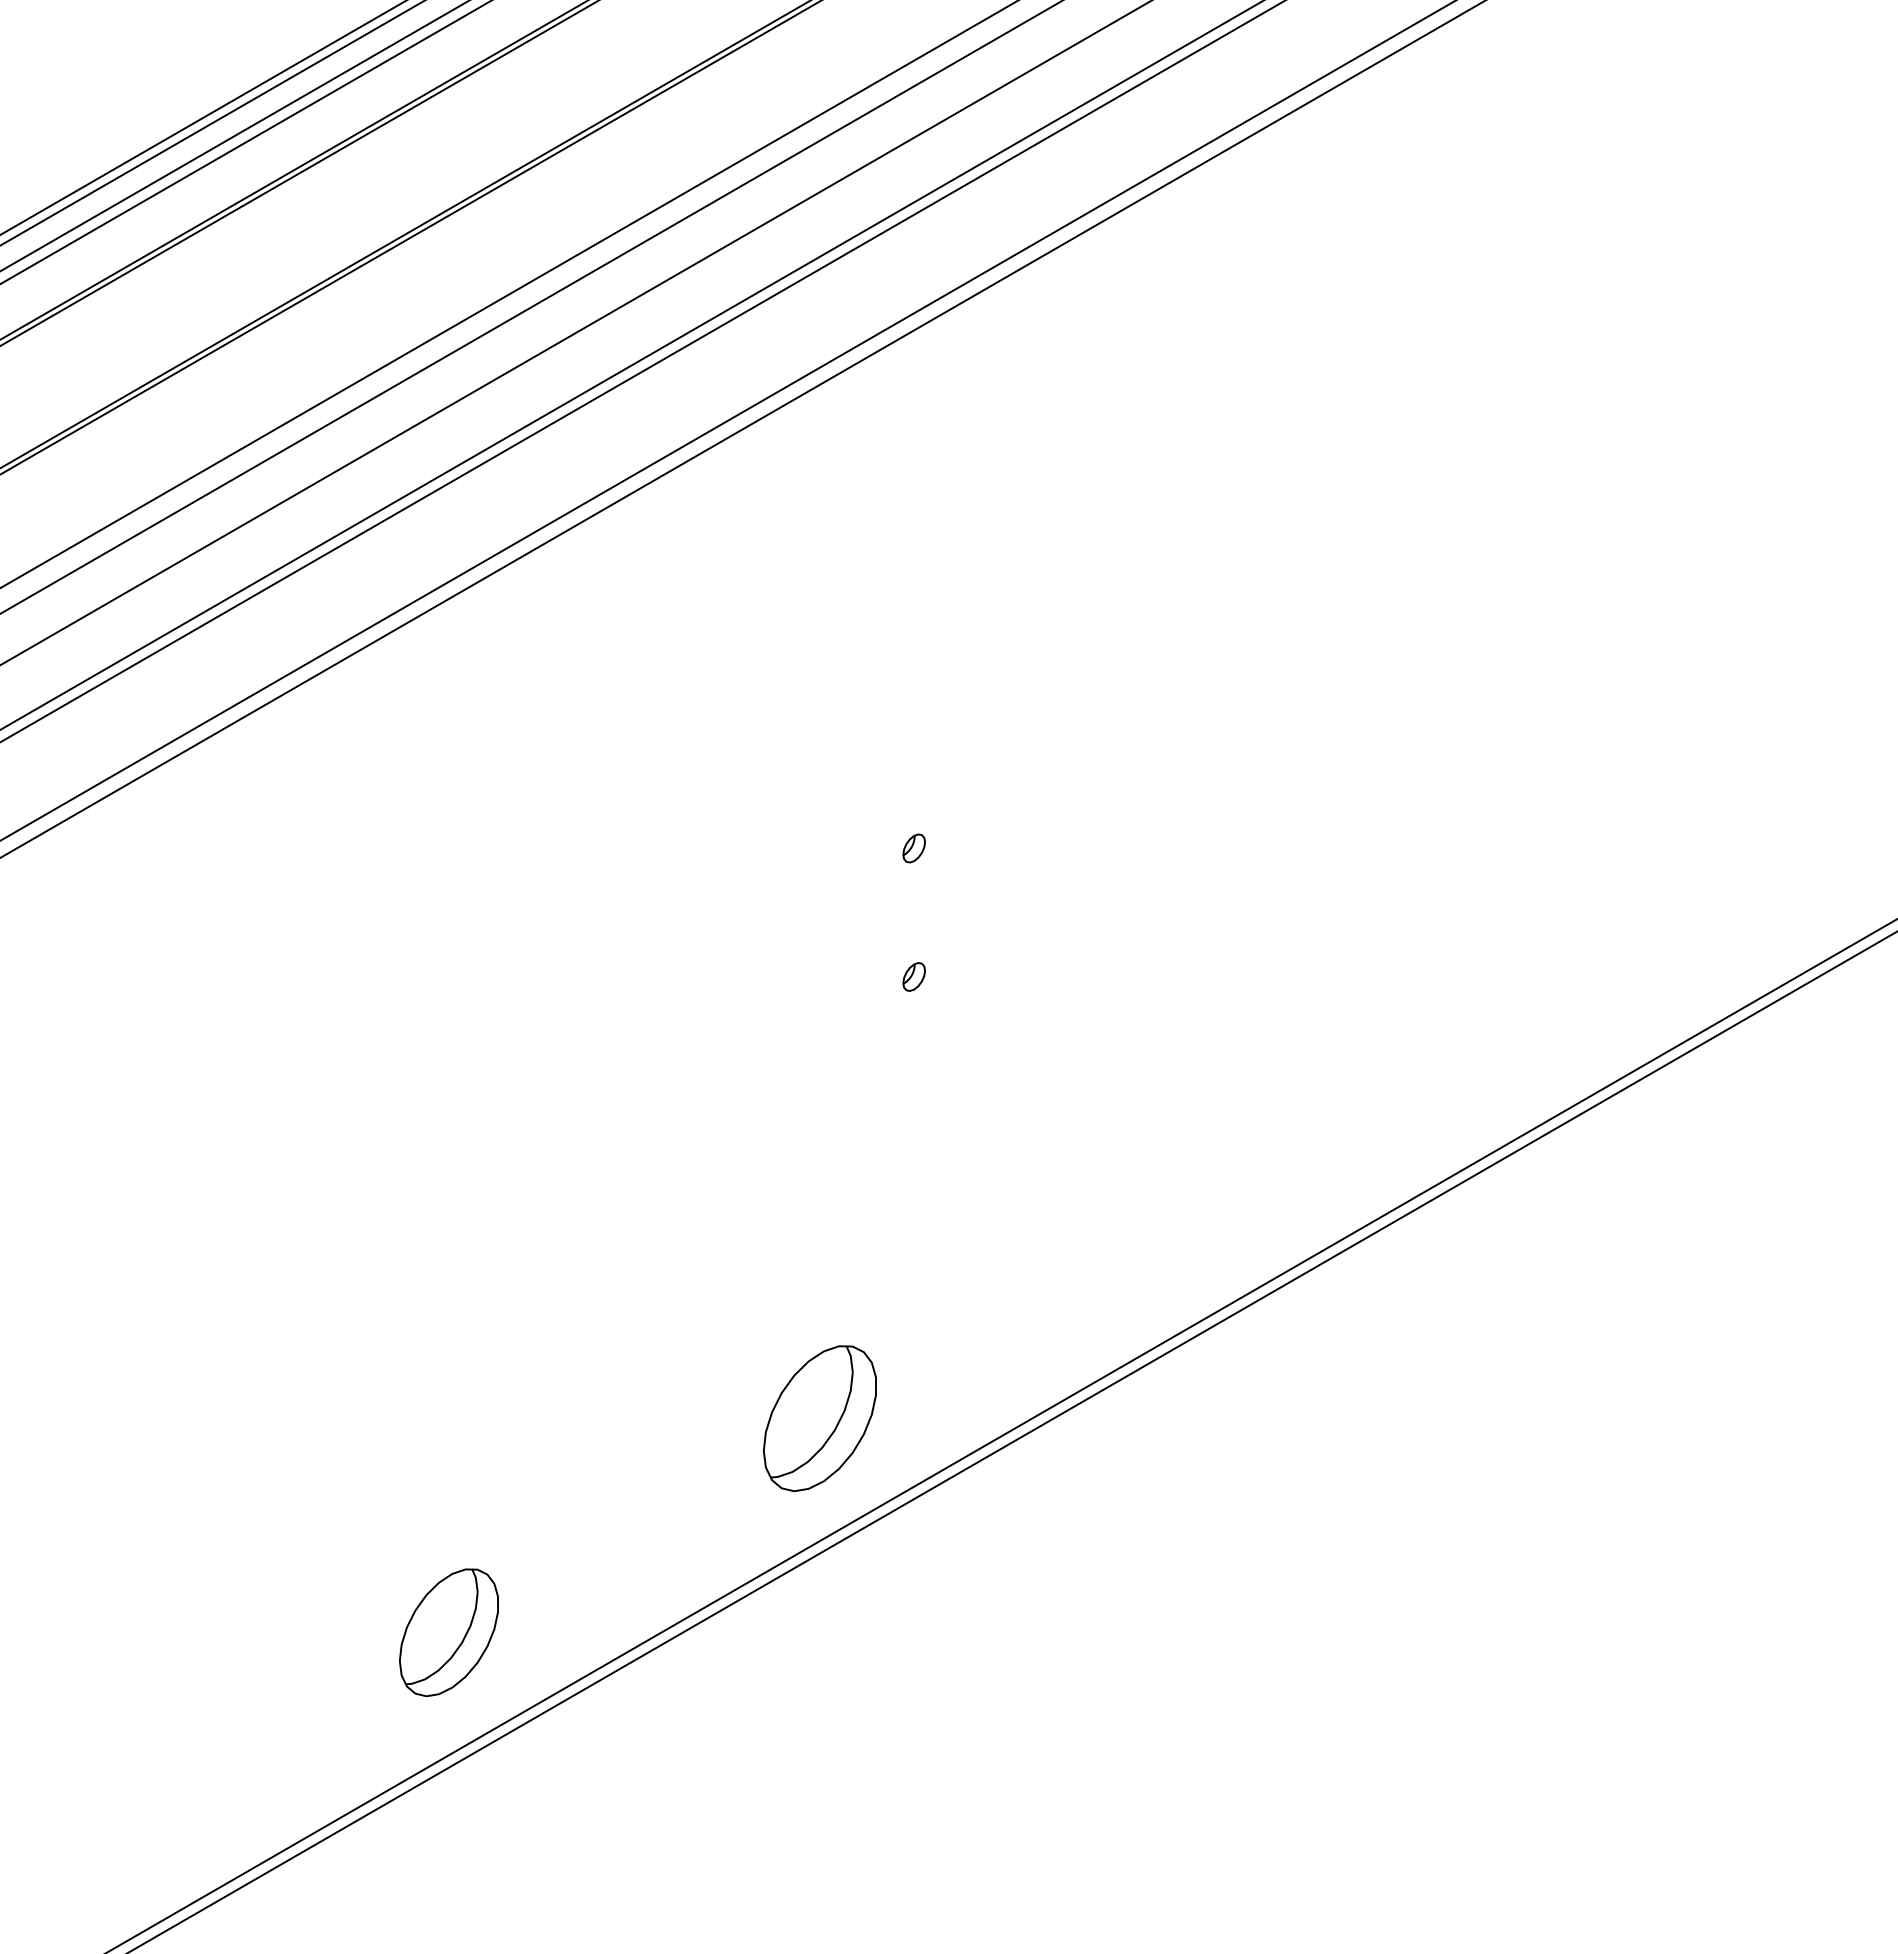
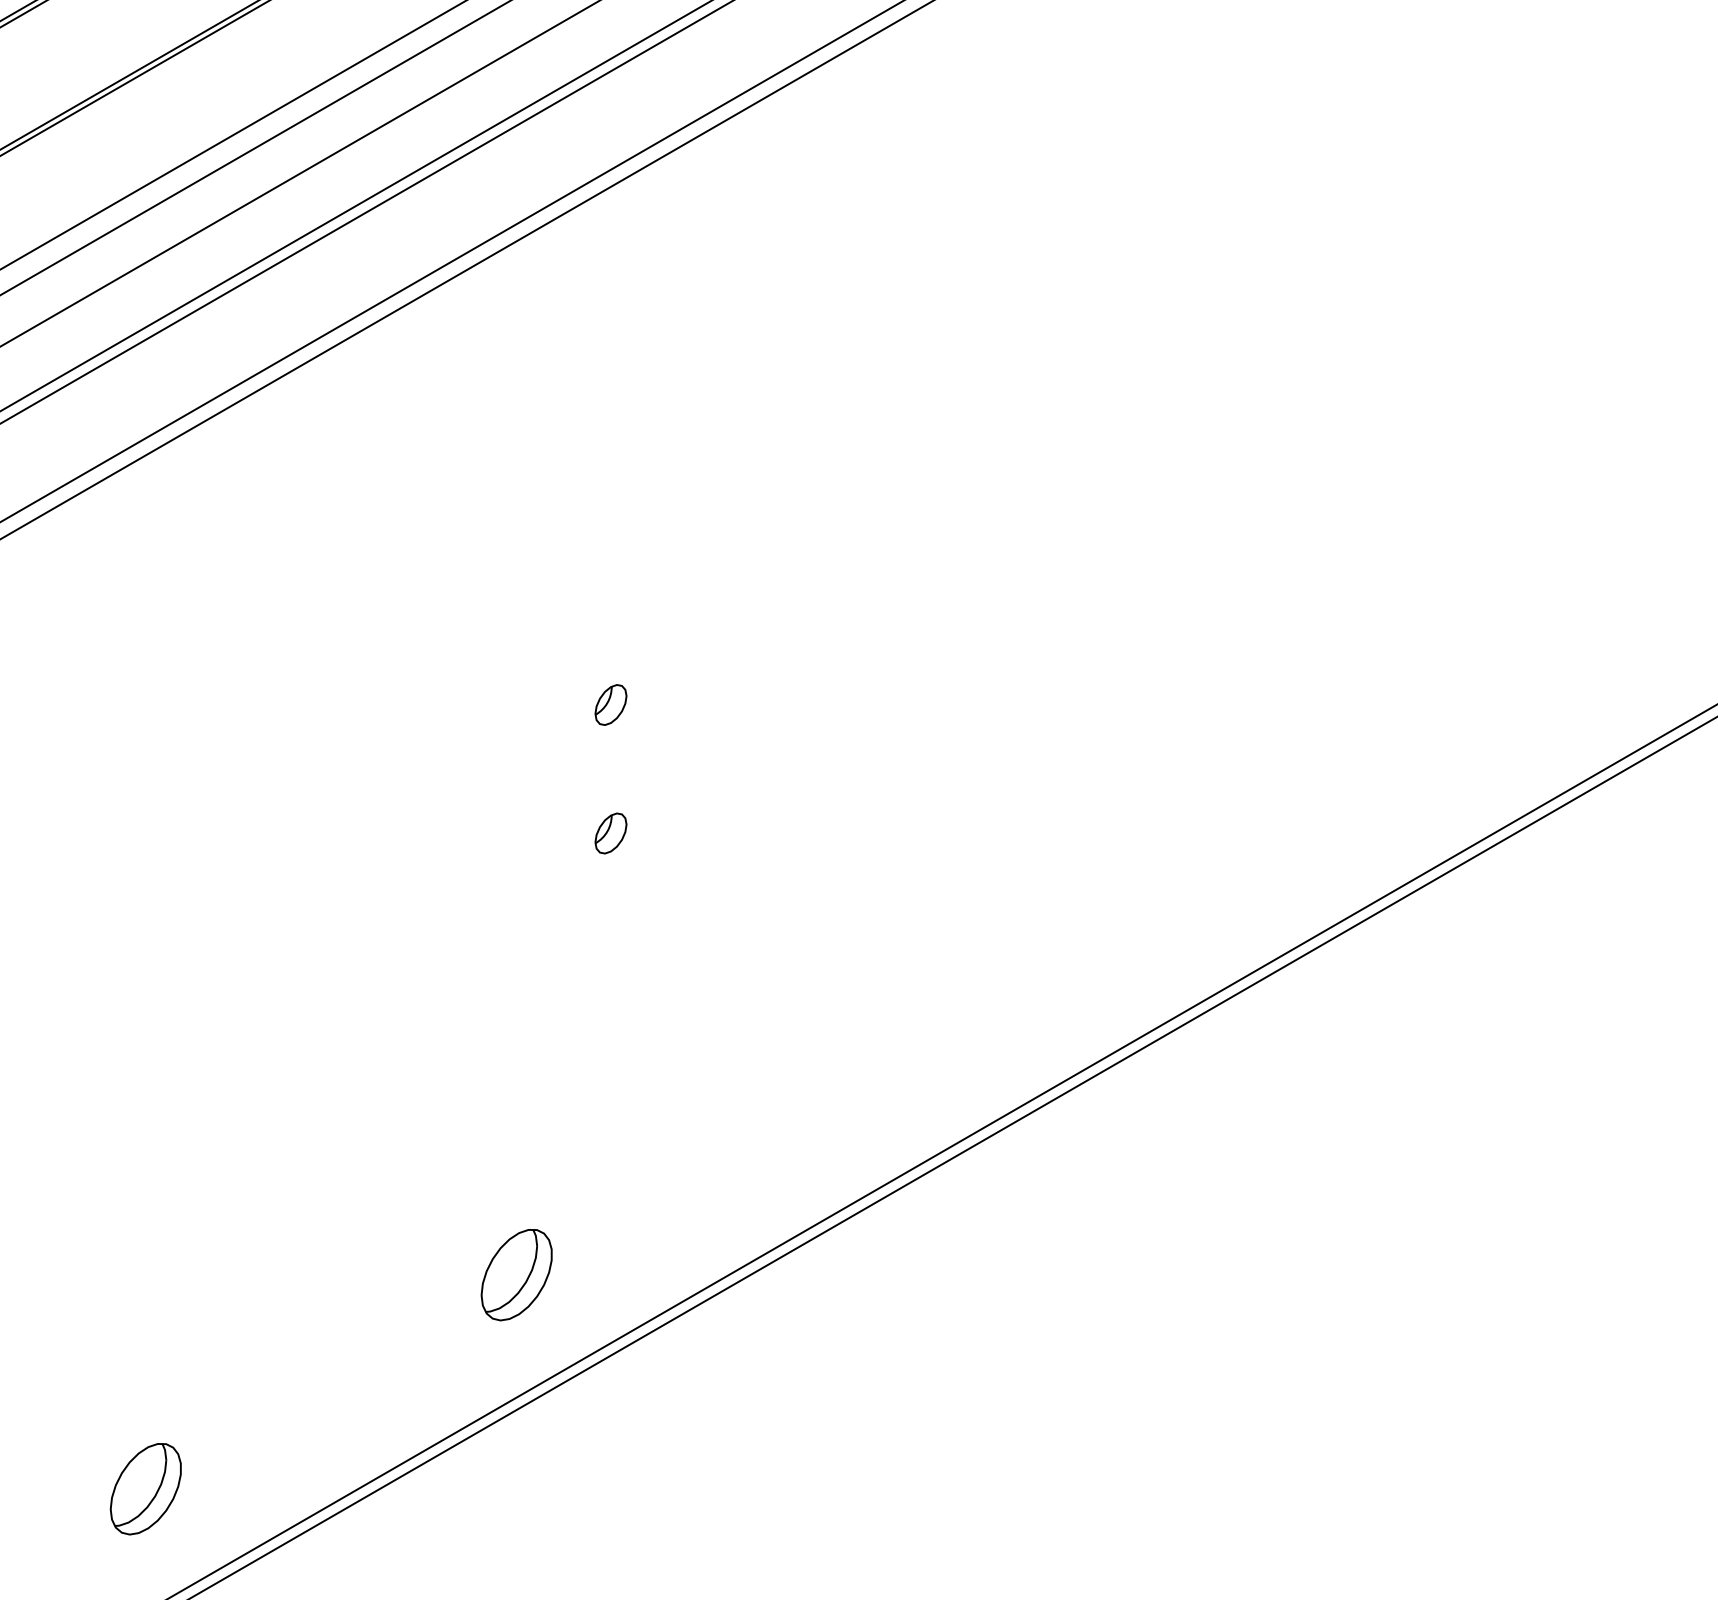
part: (913, 848) -> (610, 705), size x1.43
part: (913, 976) -> (610, 833), size x1.43
part: (819, 1418) -> (516, 1275), size x0.62
part: (449, 1632) -> (146, 1489), size x0.71

